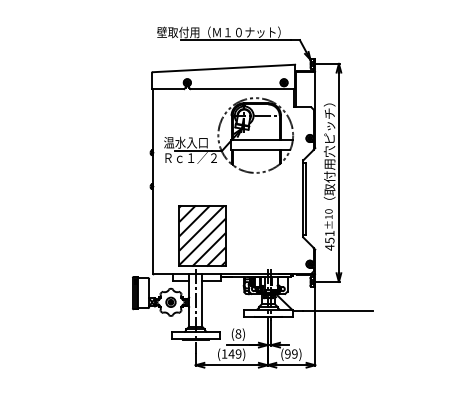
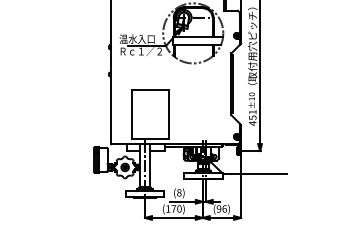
hatch: (202, 235) -> (150, 113), removed
text: (234, 353) -> (176, 208), (149) -> (170)
text: (294, 353) -> (224, 208), (99) -> (96)

